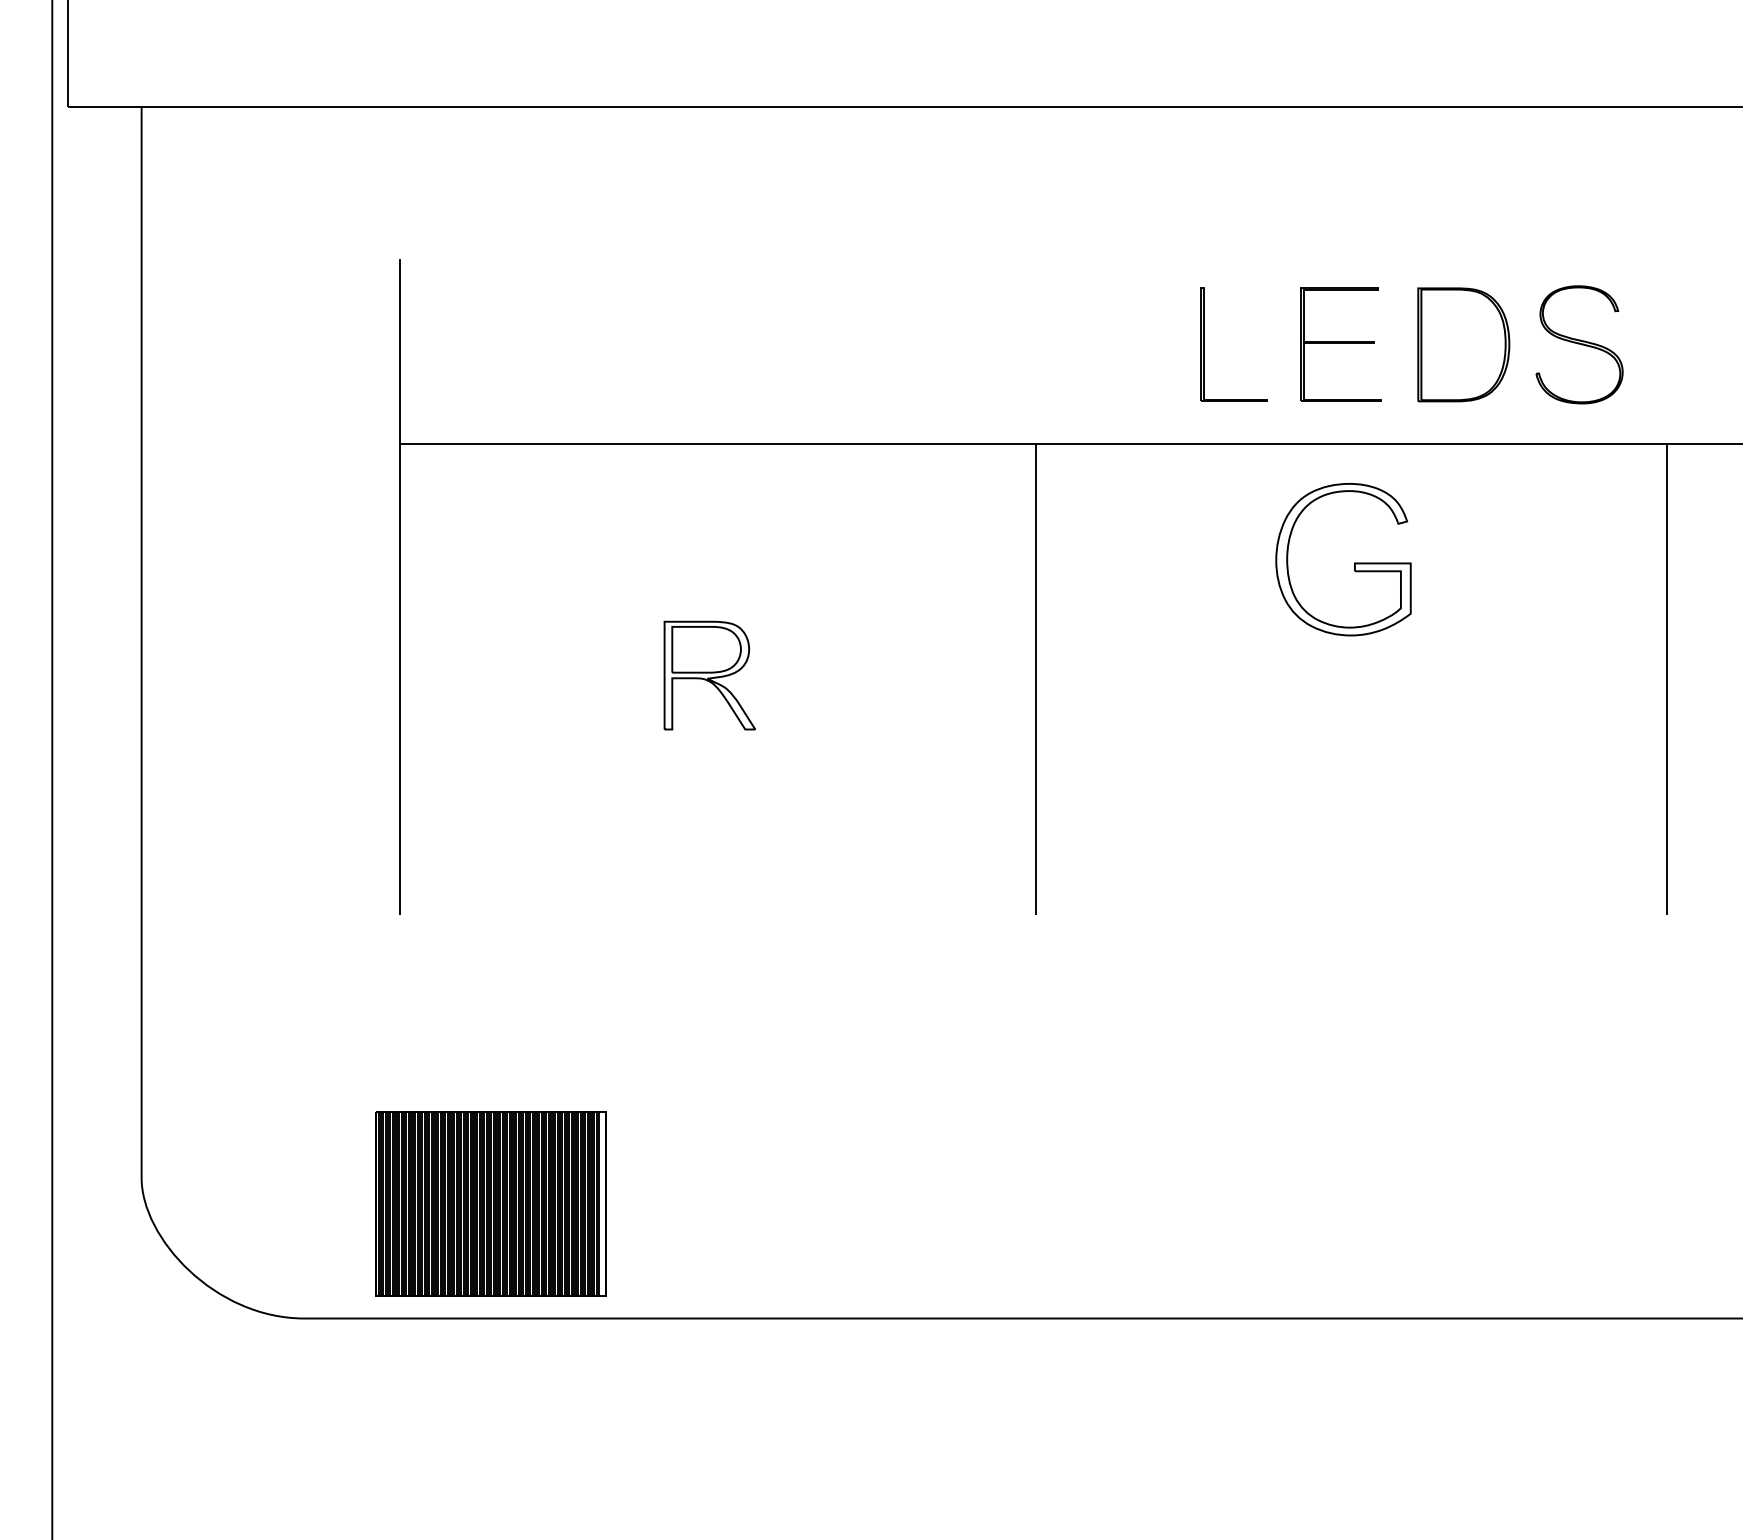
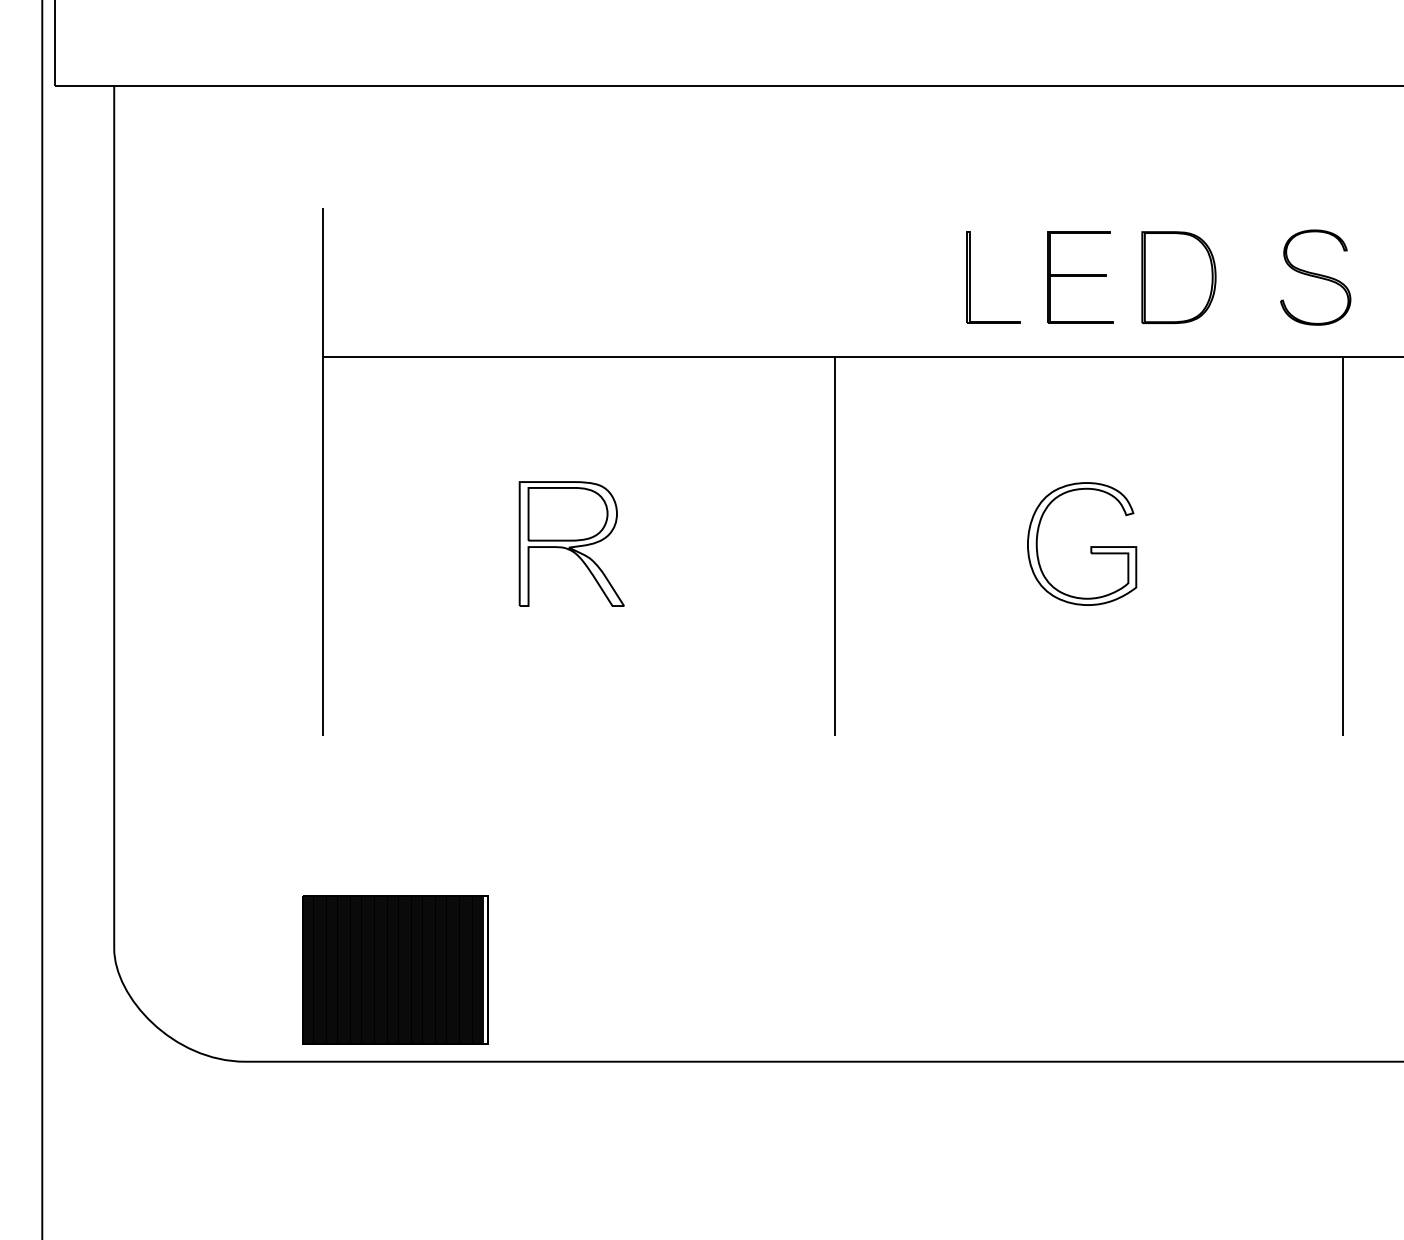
part: (1579, 344) -> (1315, 277), moved
part: (1354, 562) -> (1090, 546), moved
part: (709, 675) -> (571, 543), size x1.43

